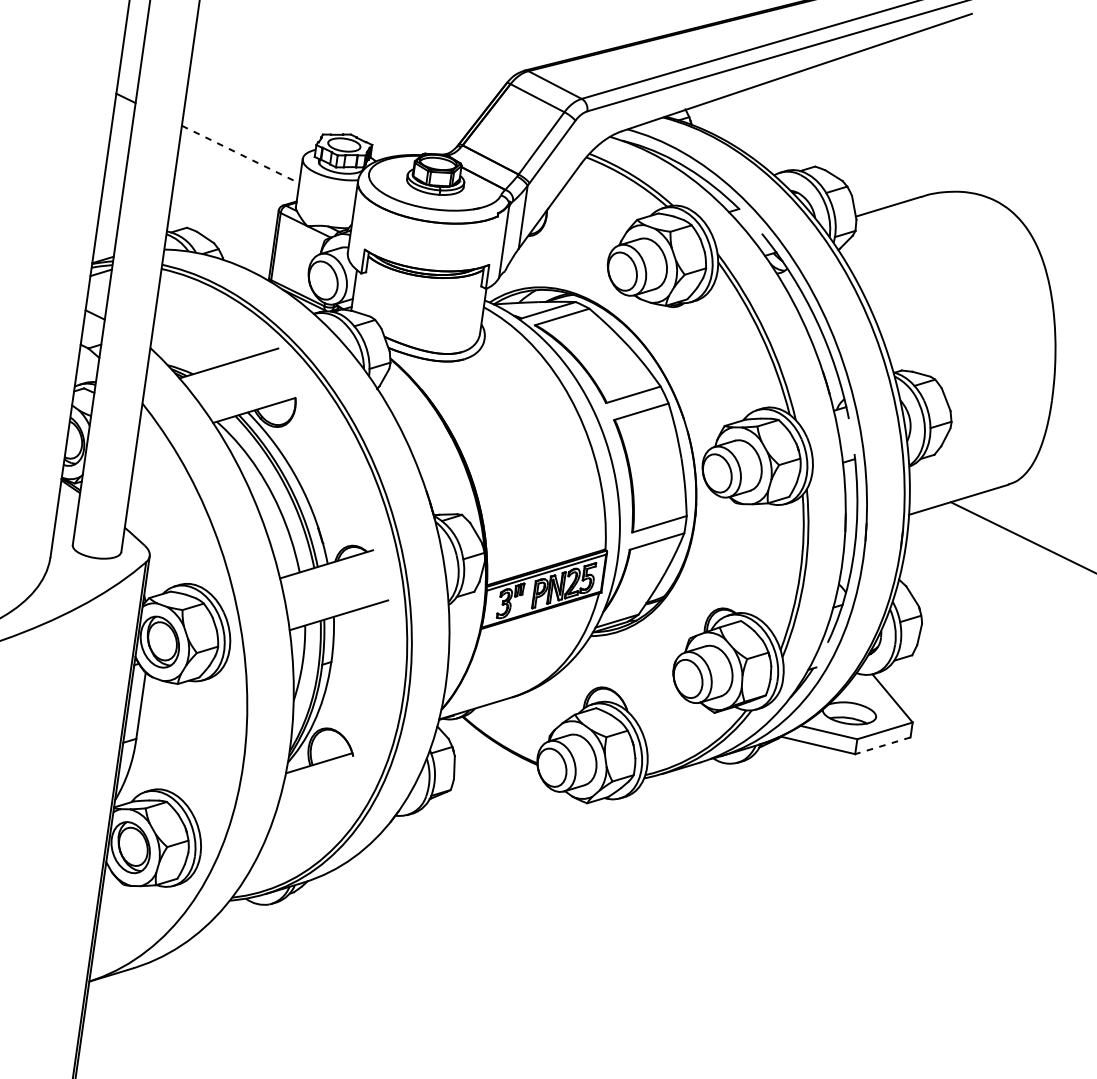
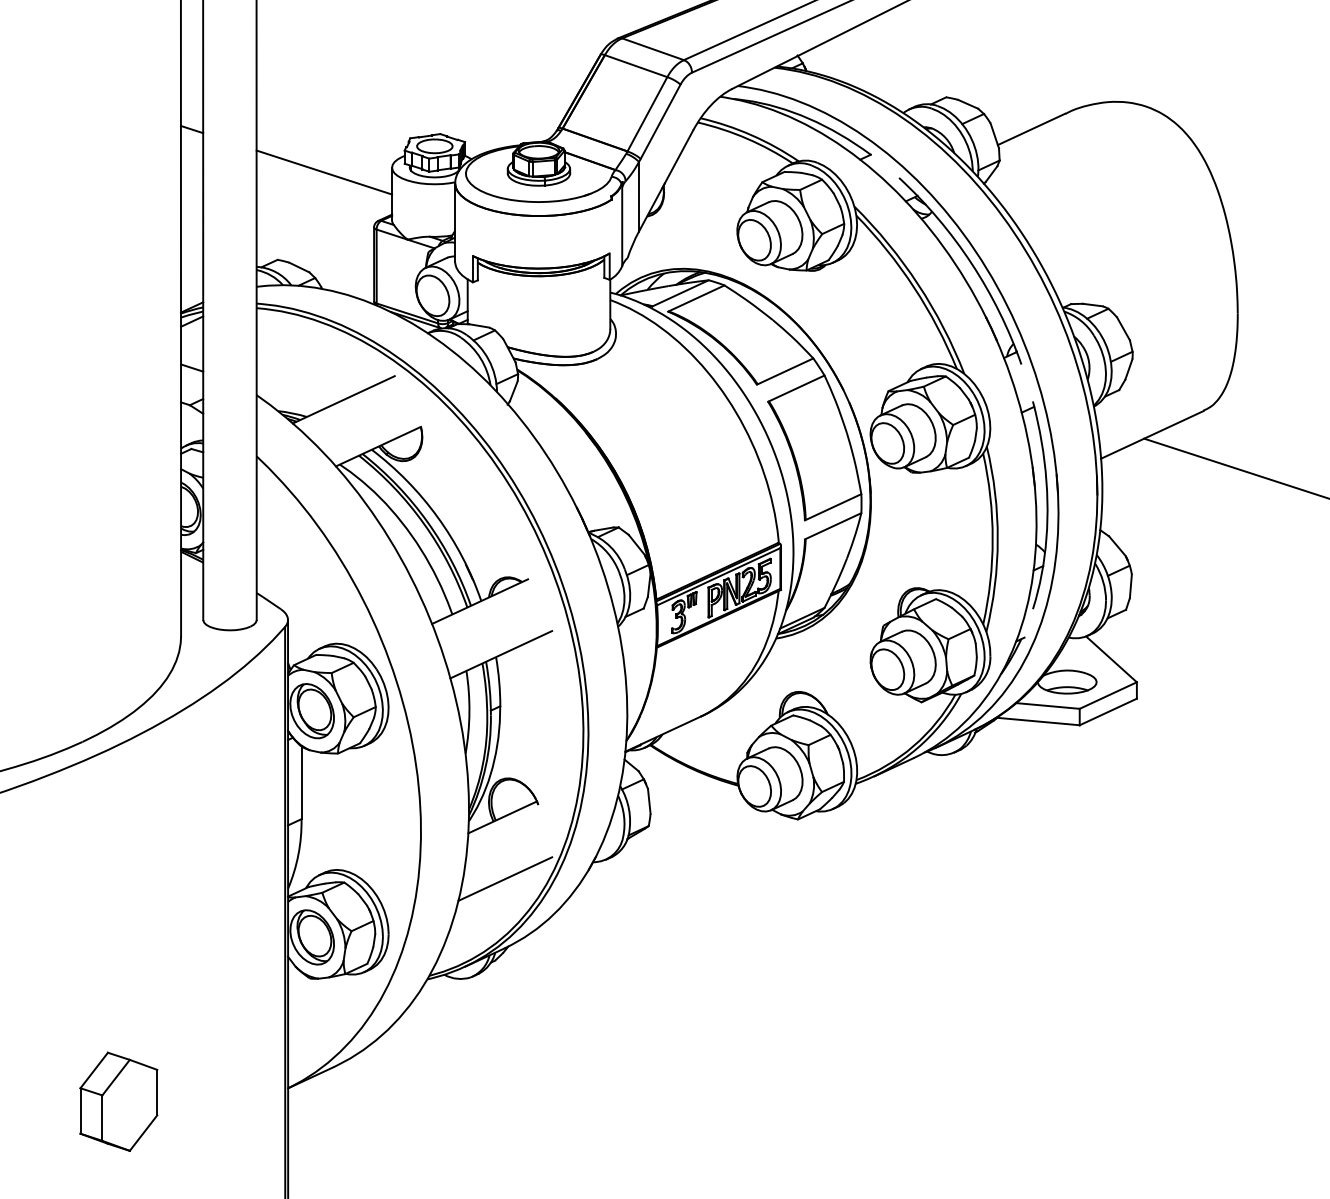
line: (240, 154) -> (324, 172), dashed -> solid
line: (883, 745) -> (1108, 711), dashed -> solid
line: (313, 819) -> (505, 878), added

